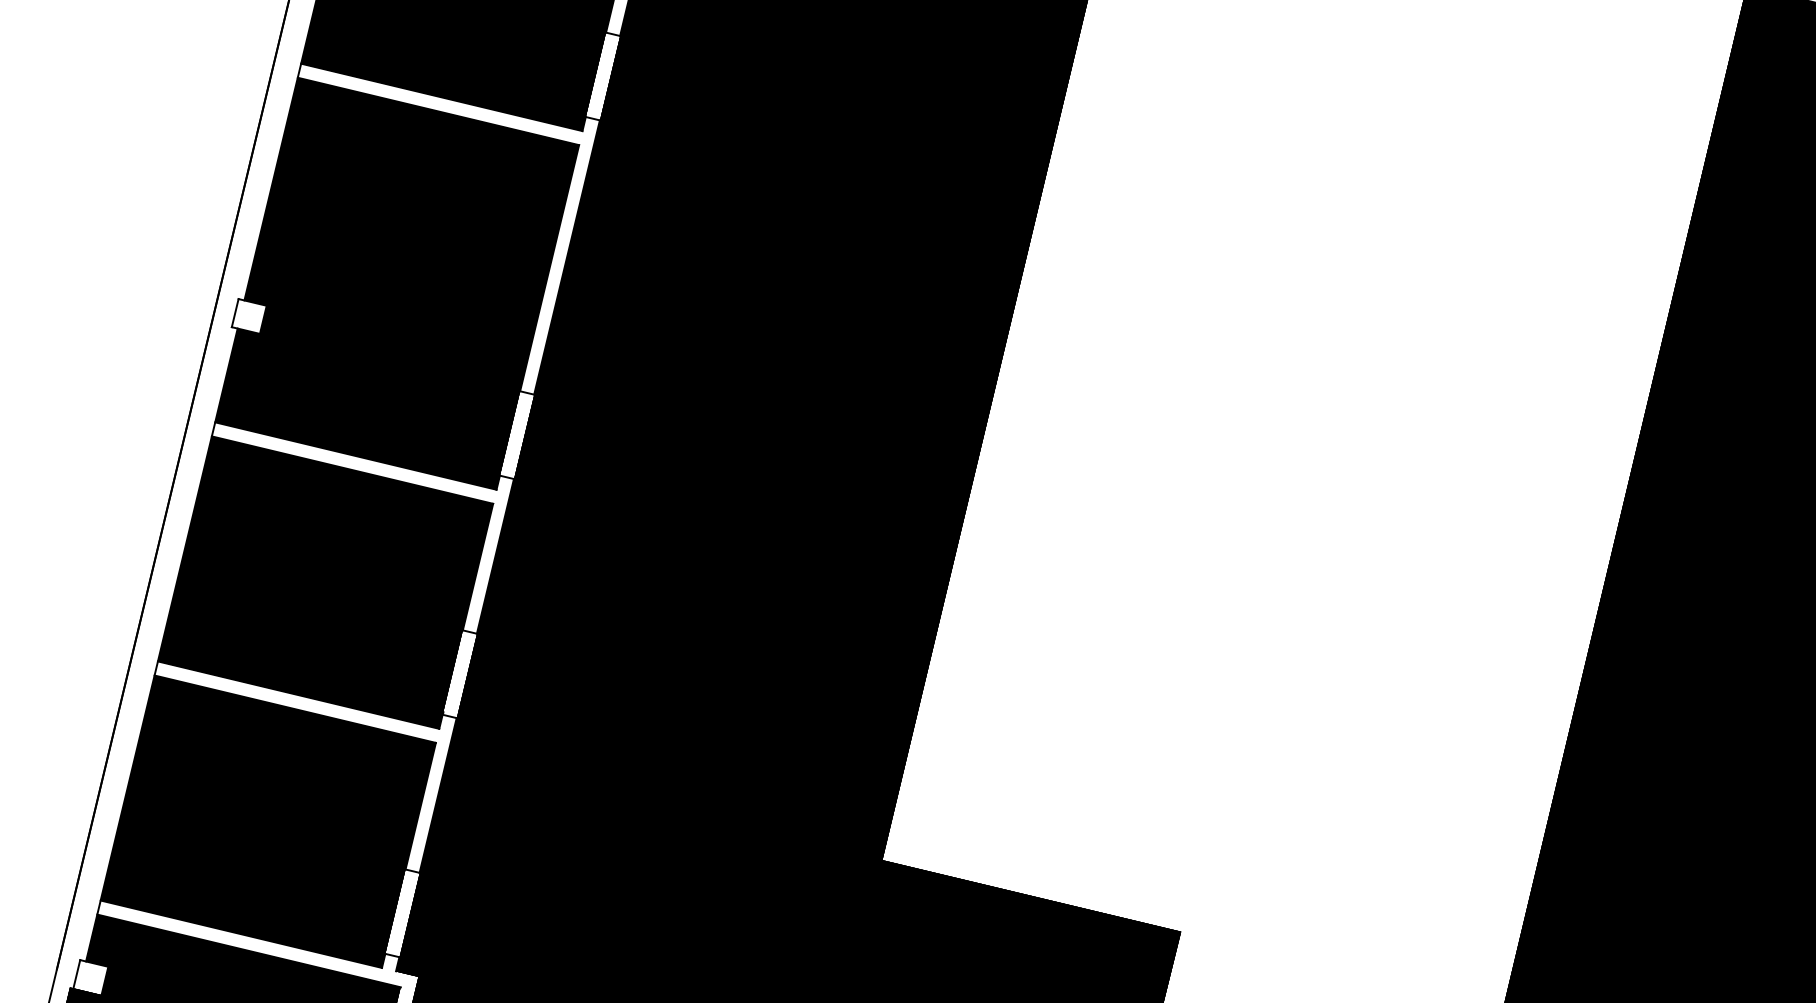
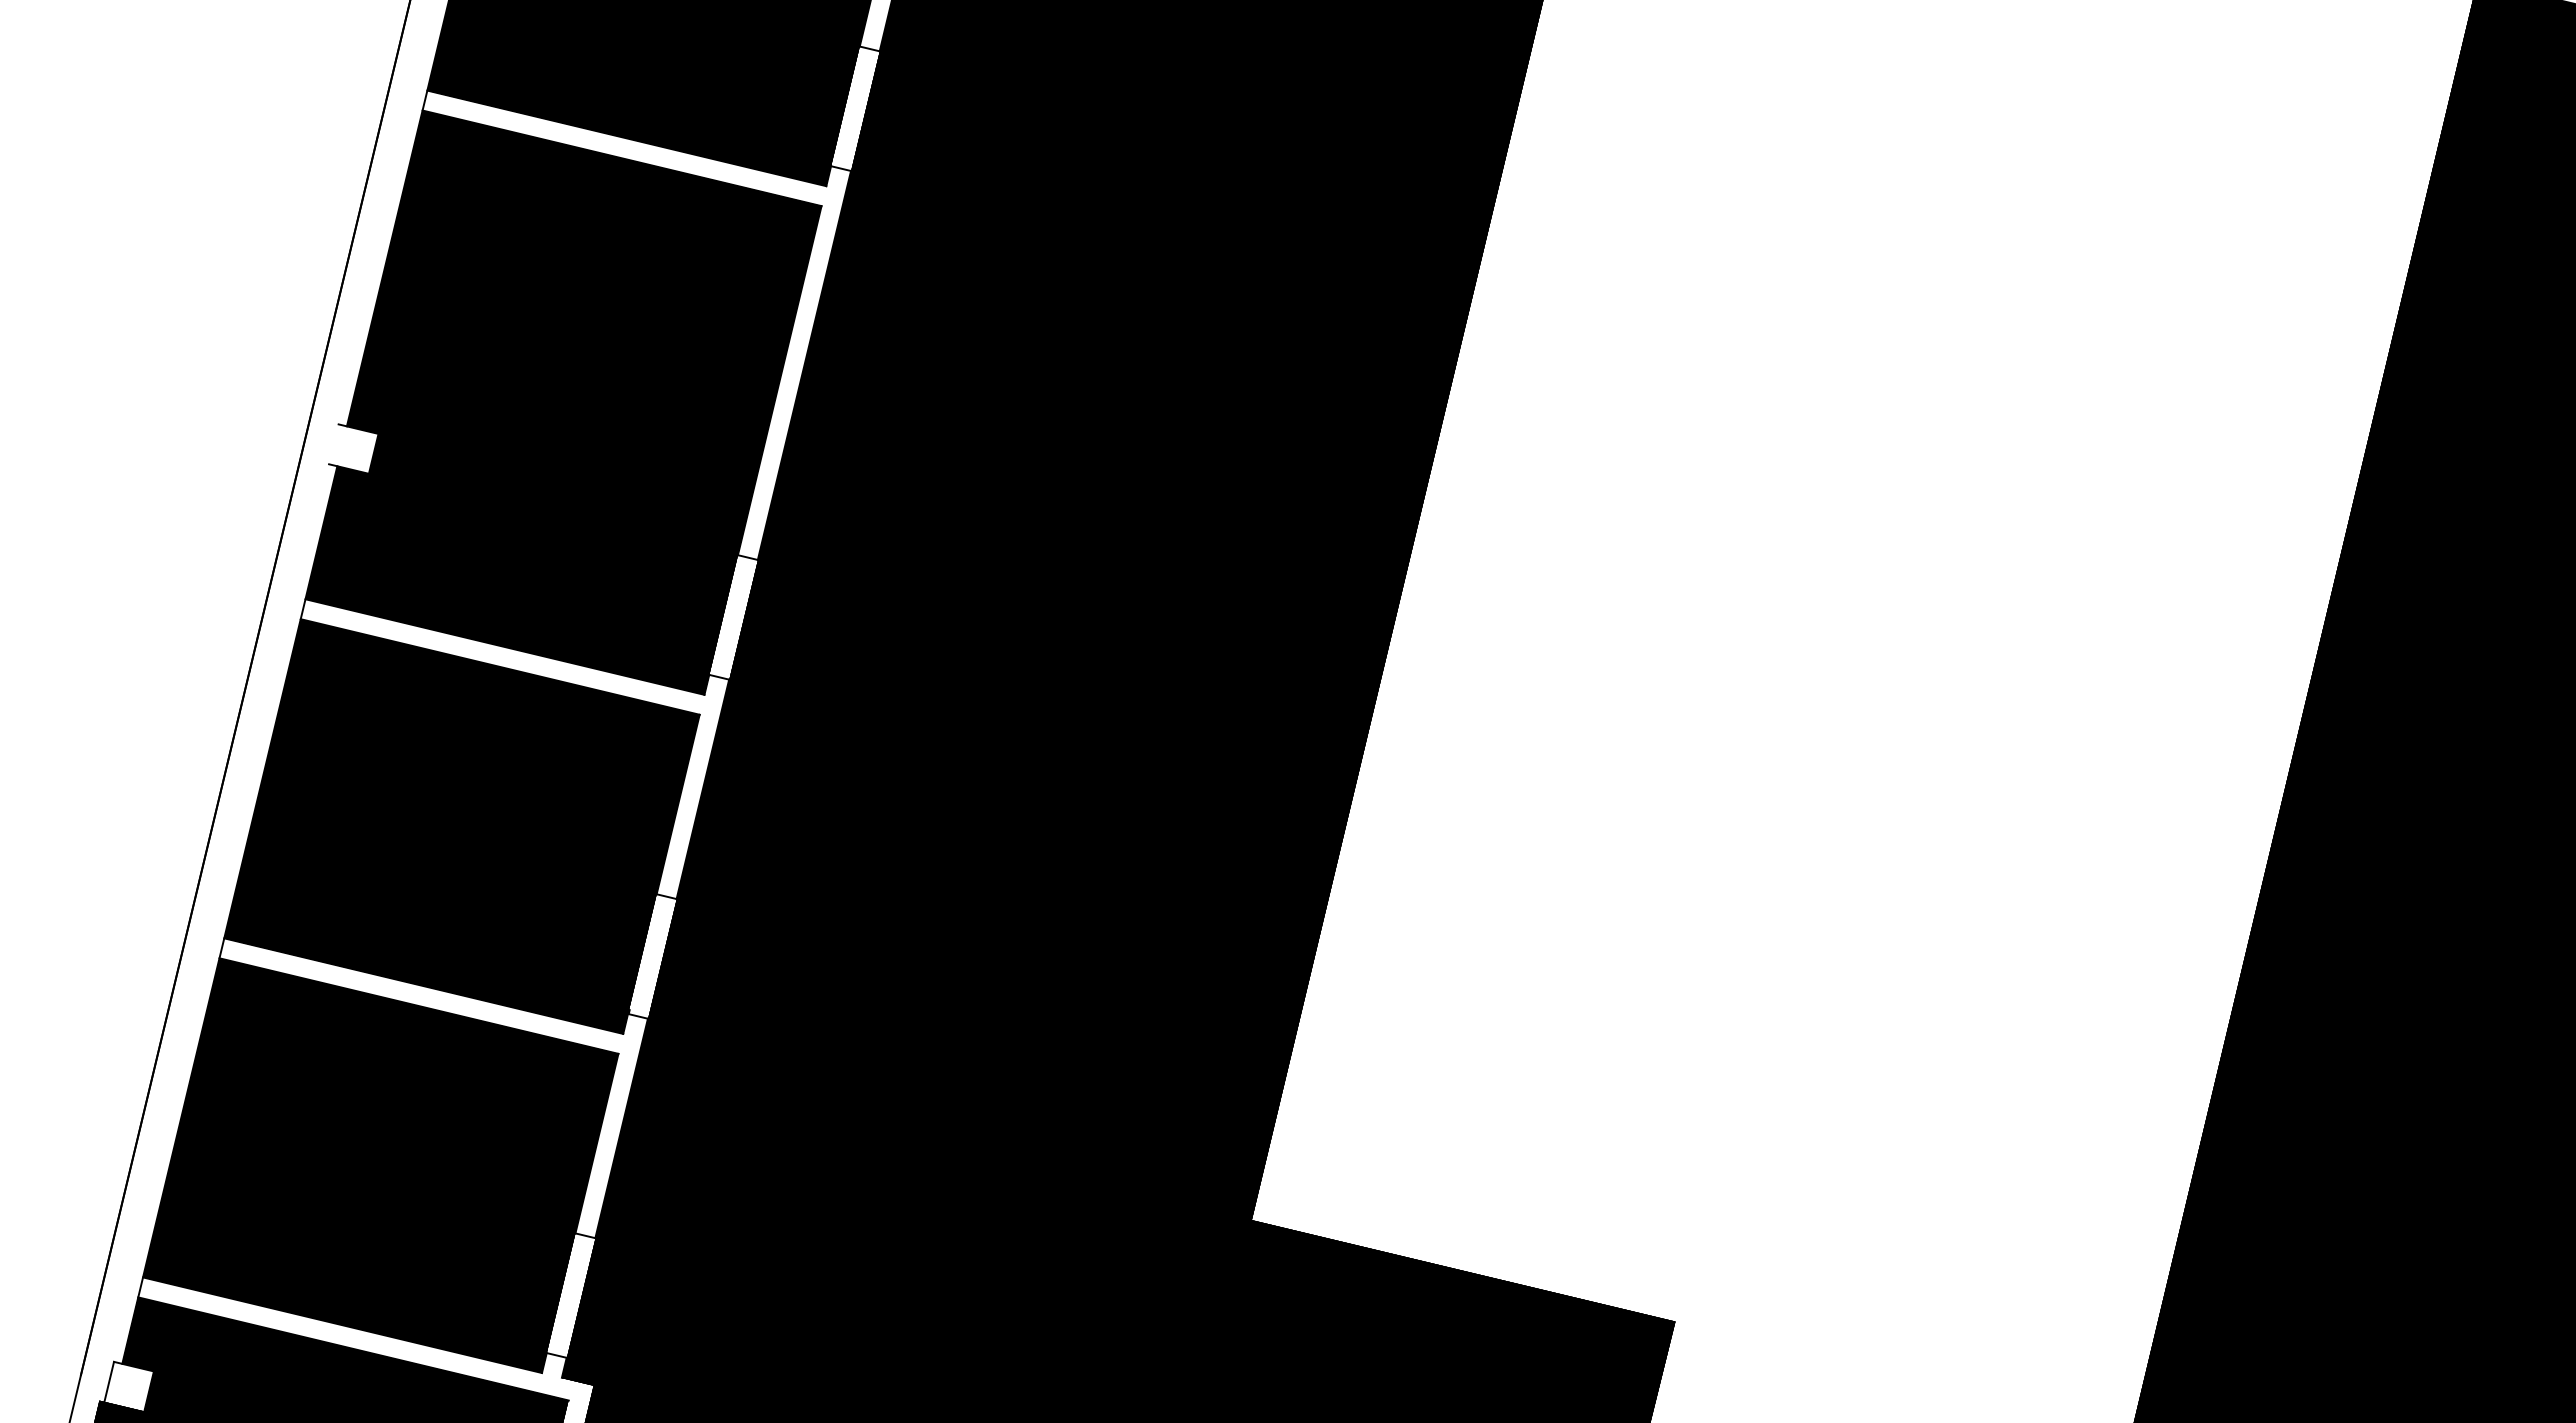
line: (234, 313) -> (333, 444), removed

